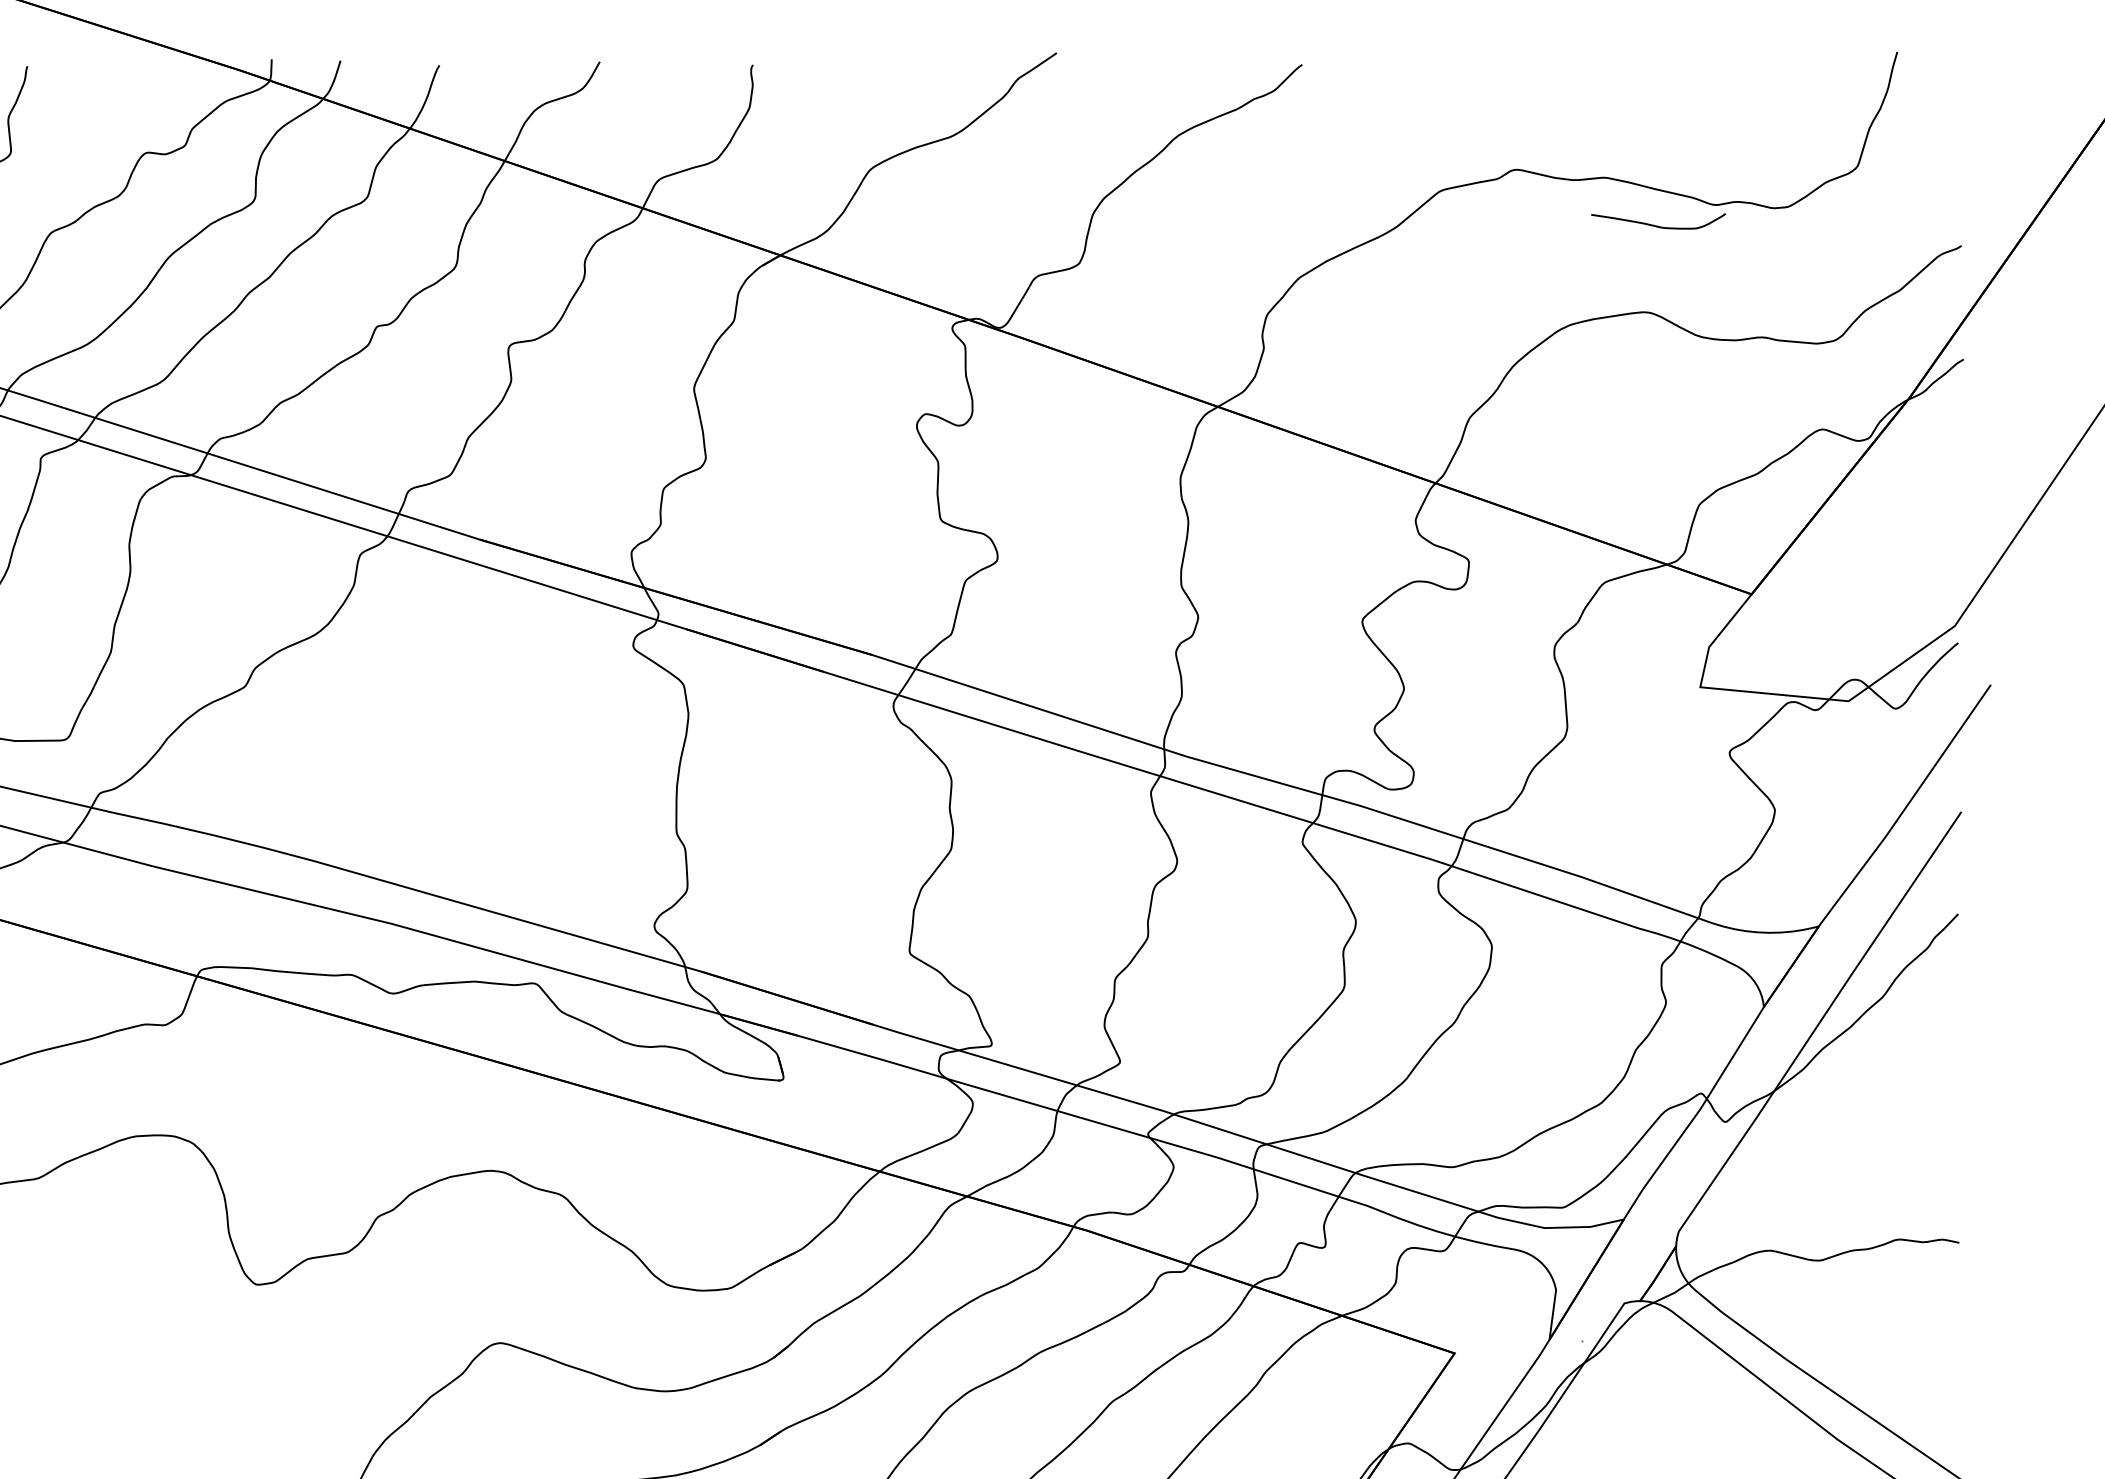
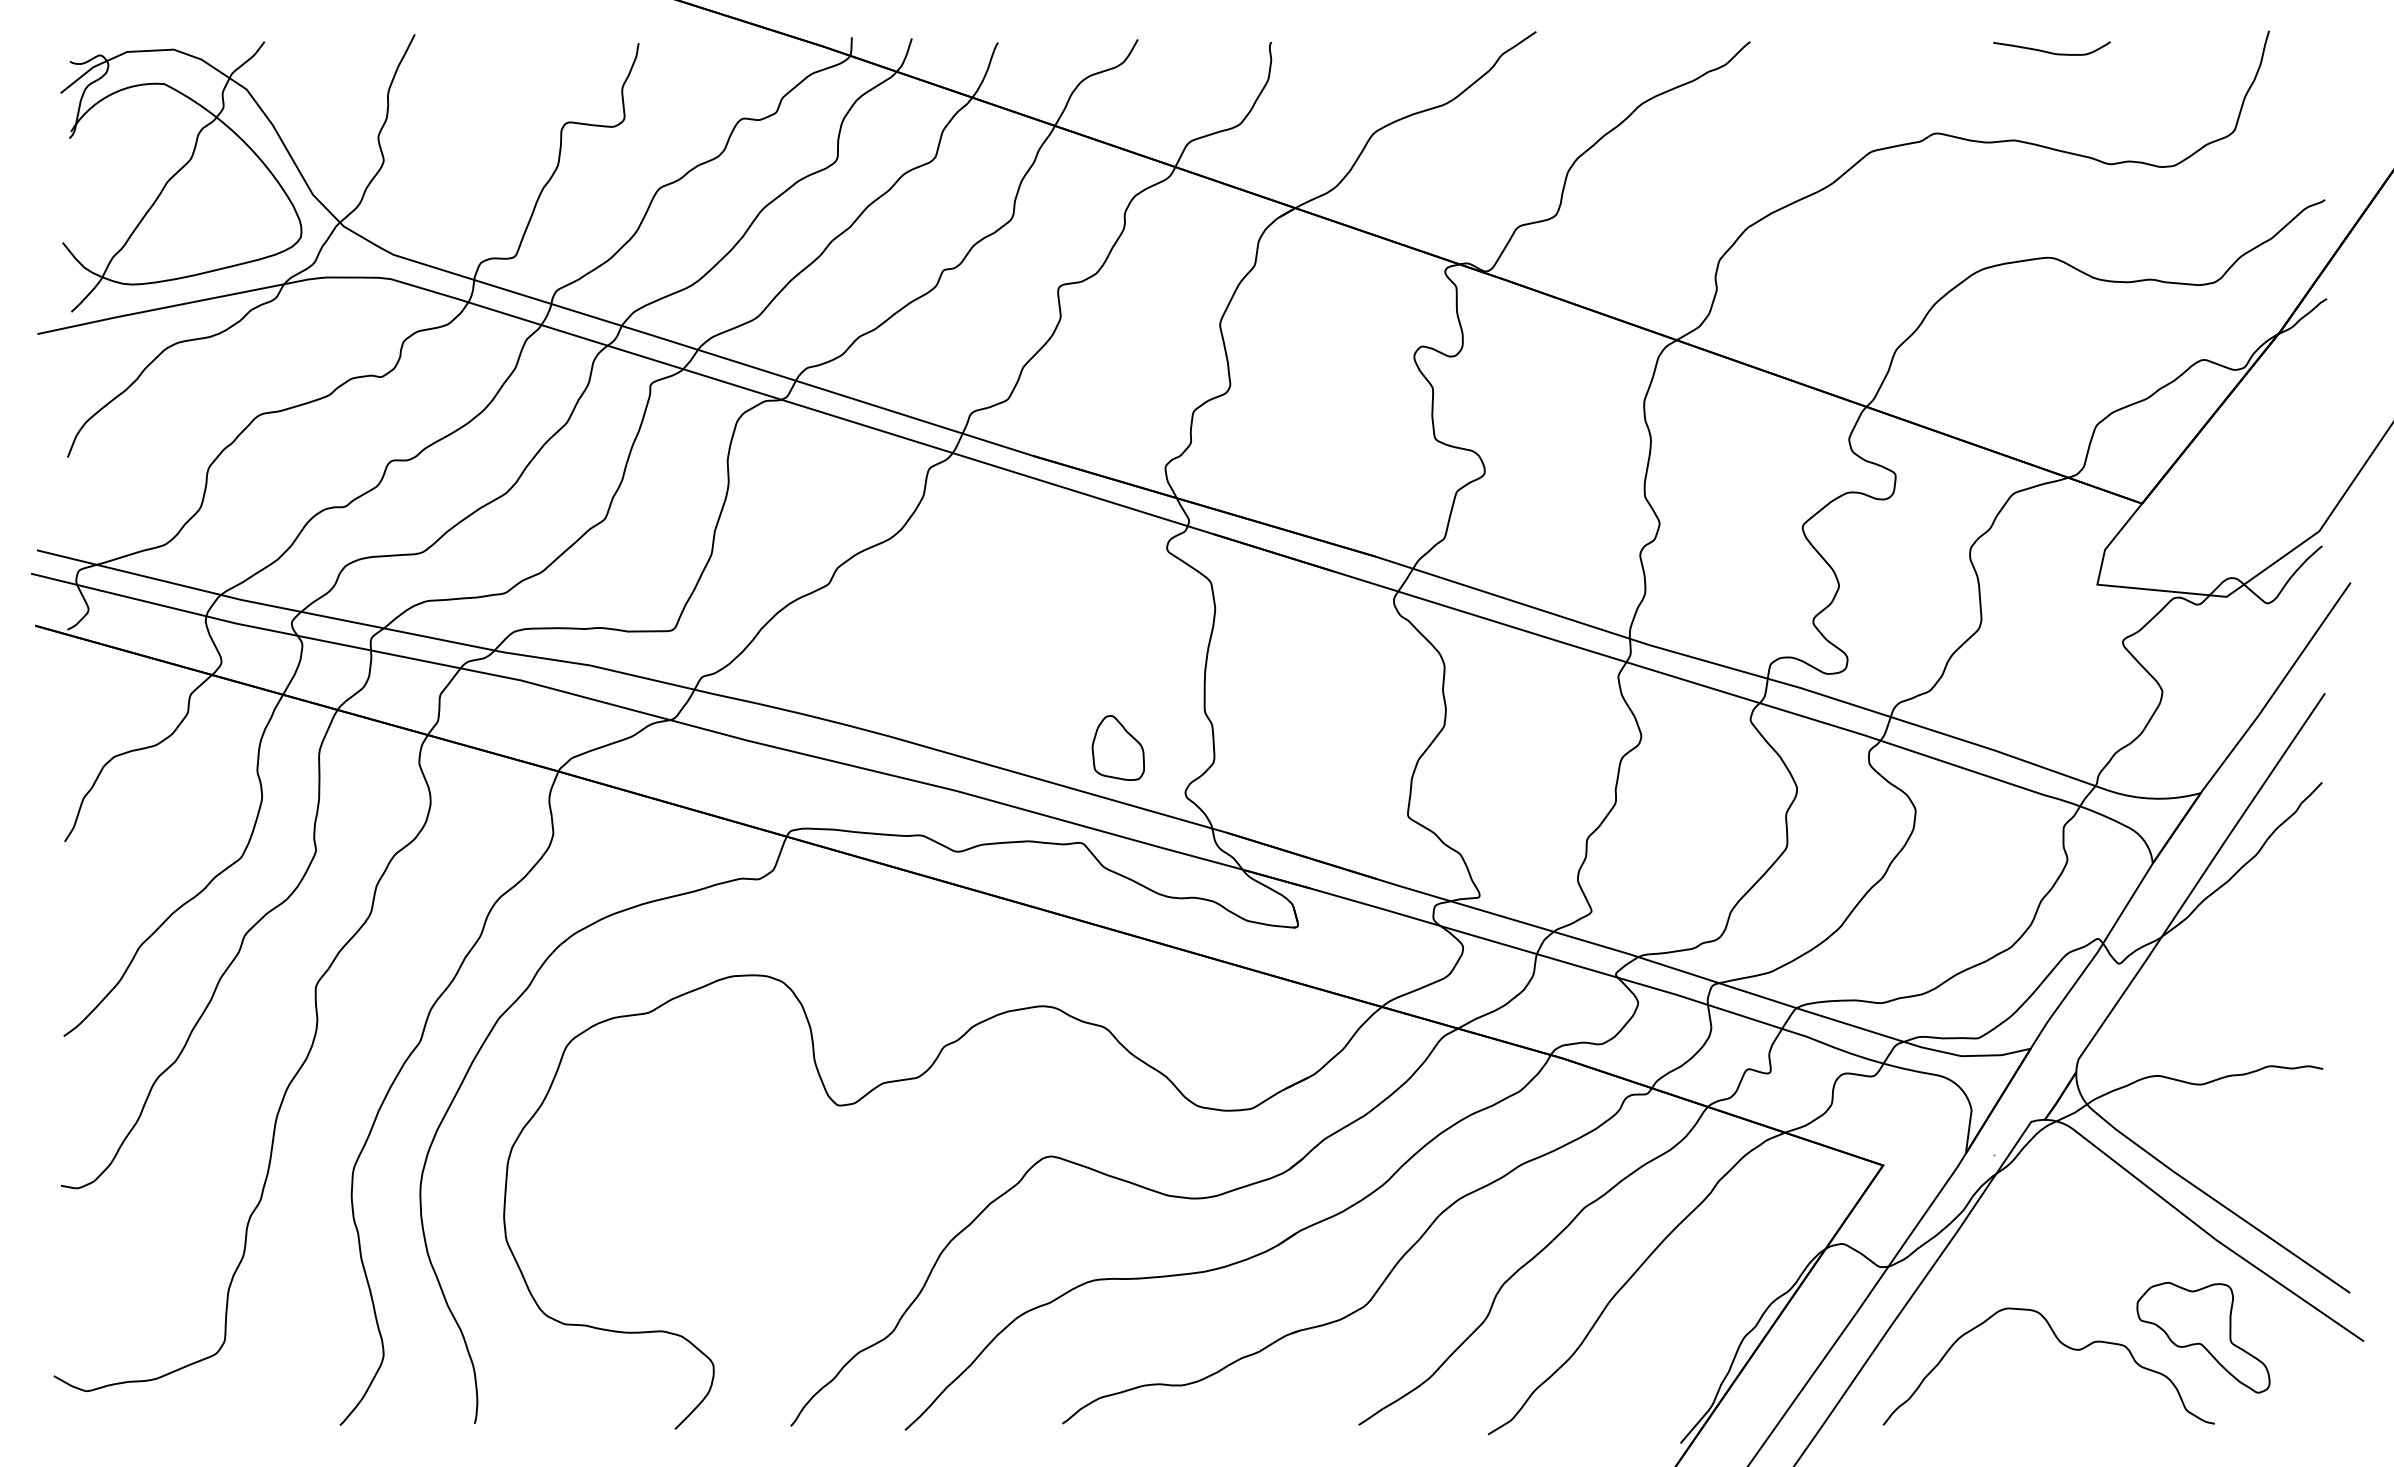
curve: (1655, 224) -> (2049, 51), moved
part: (576, 873) -> (1117, 747), added

